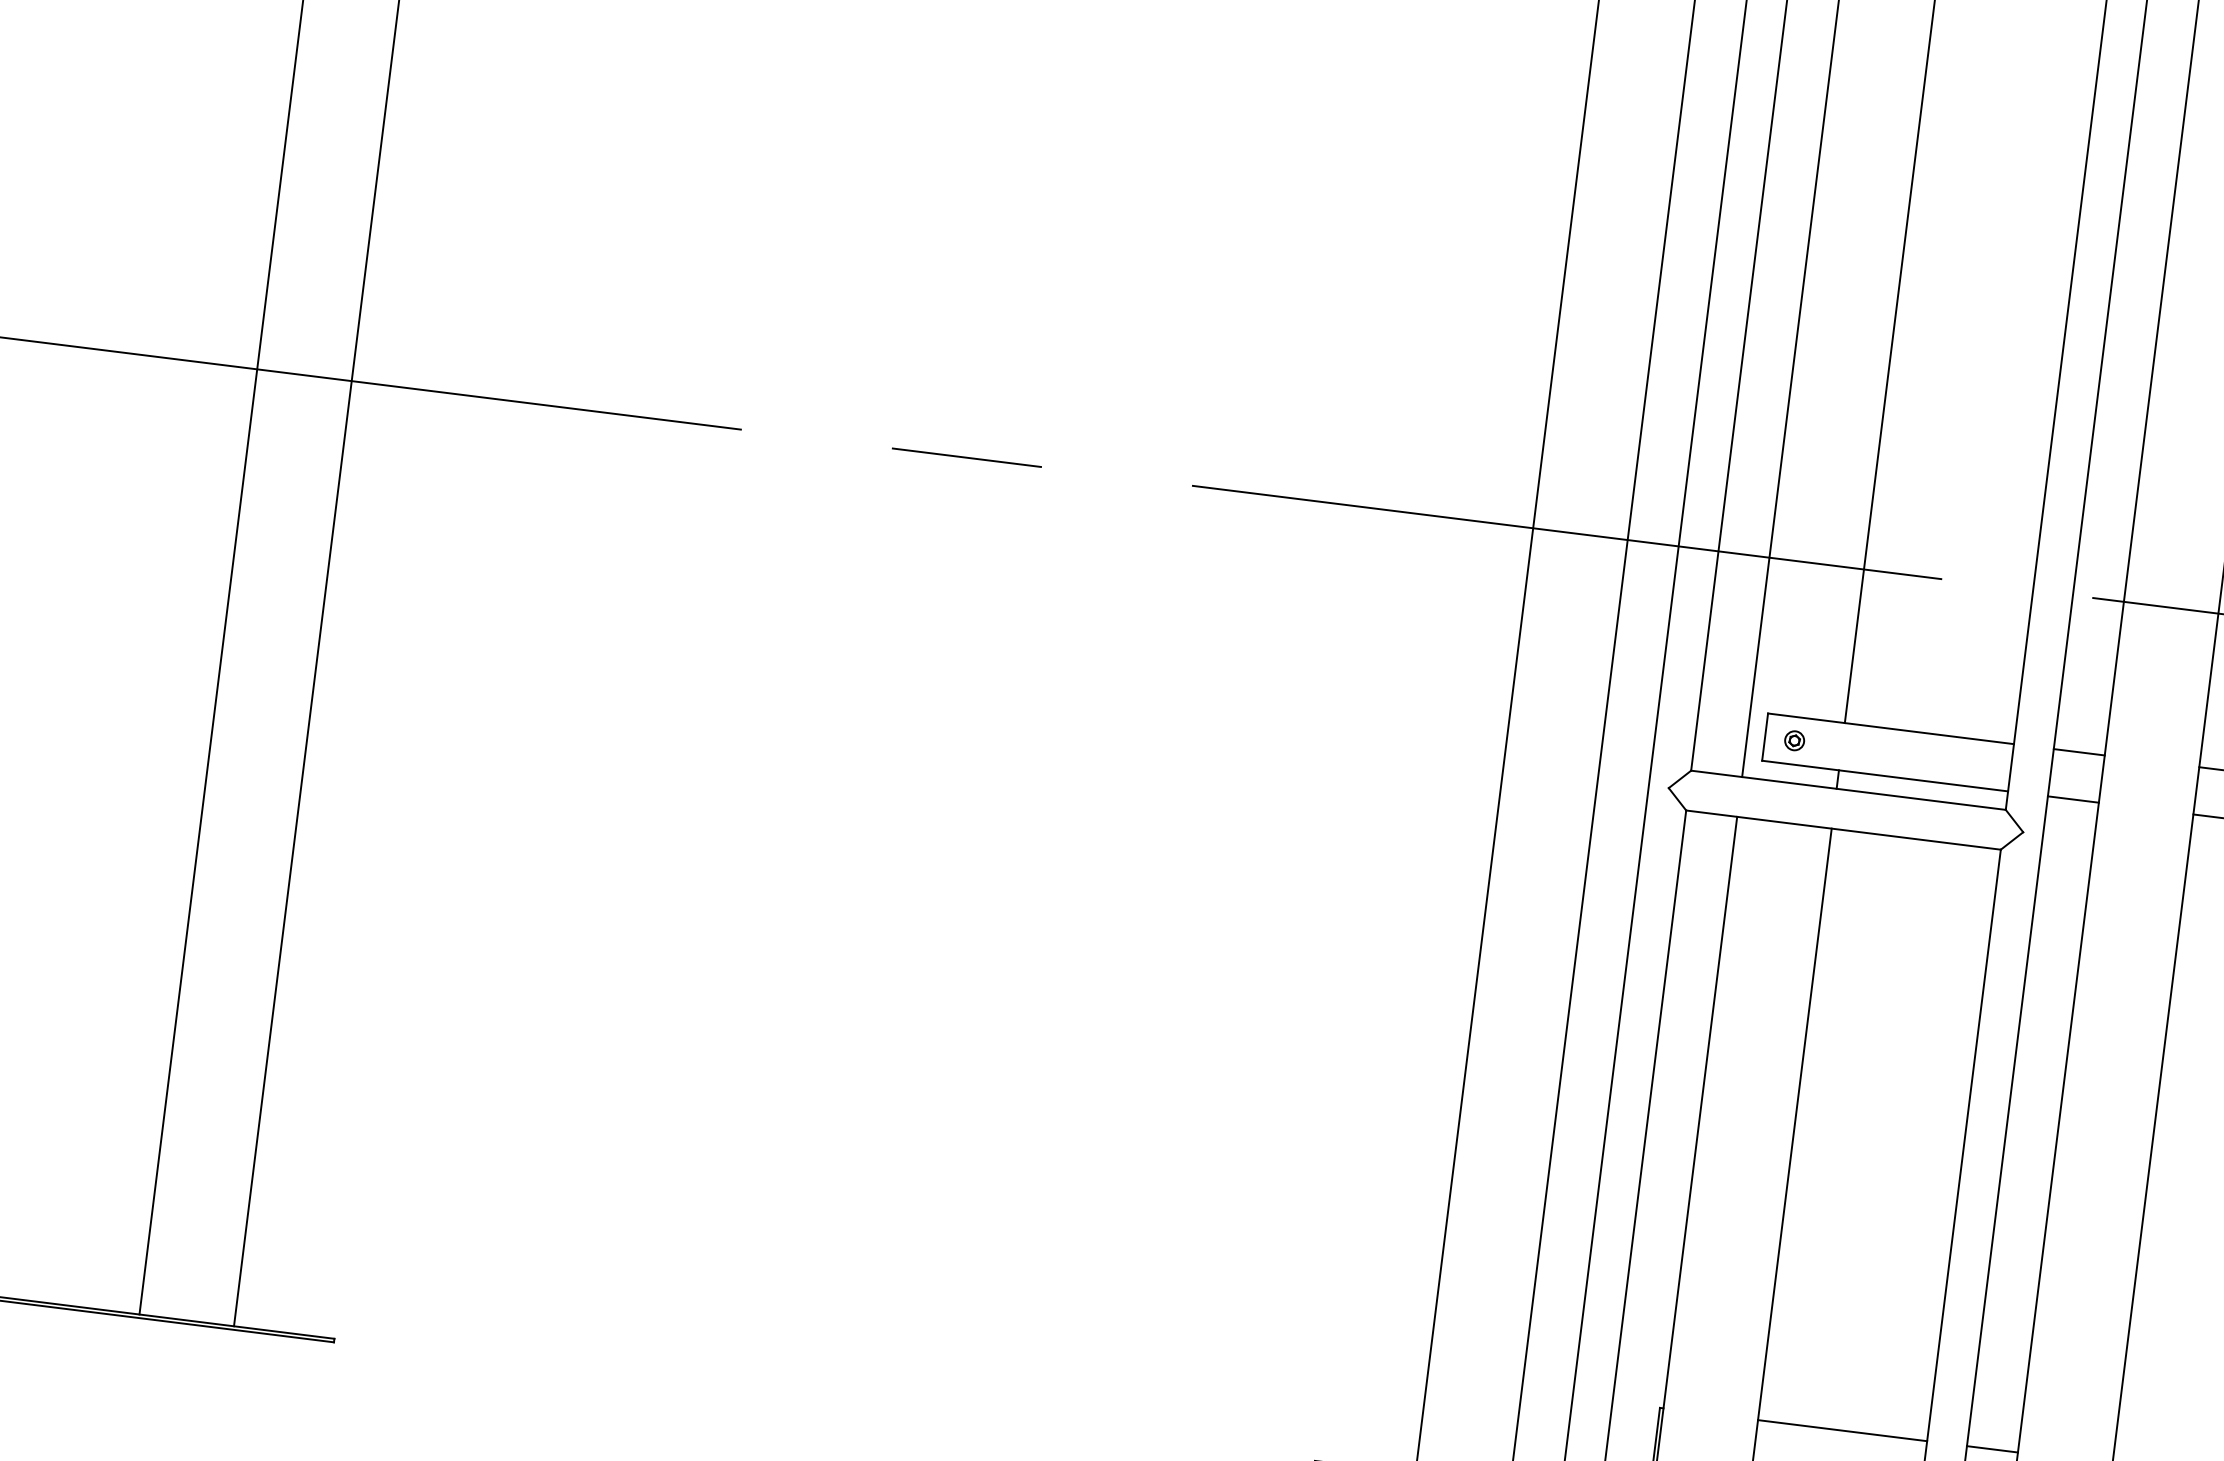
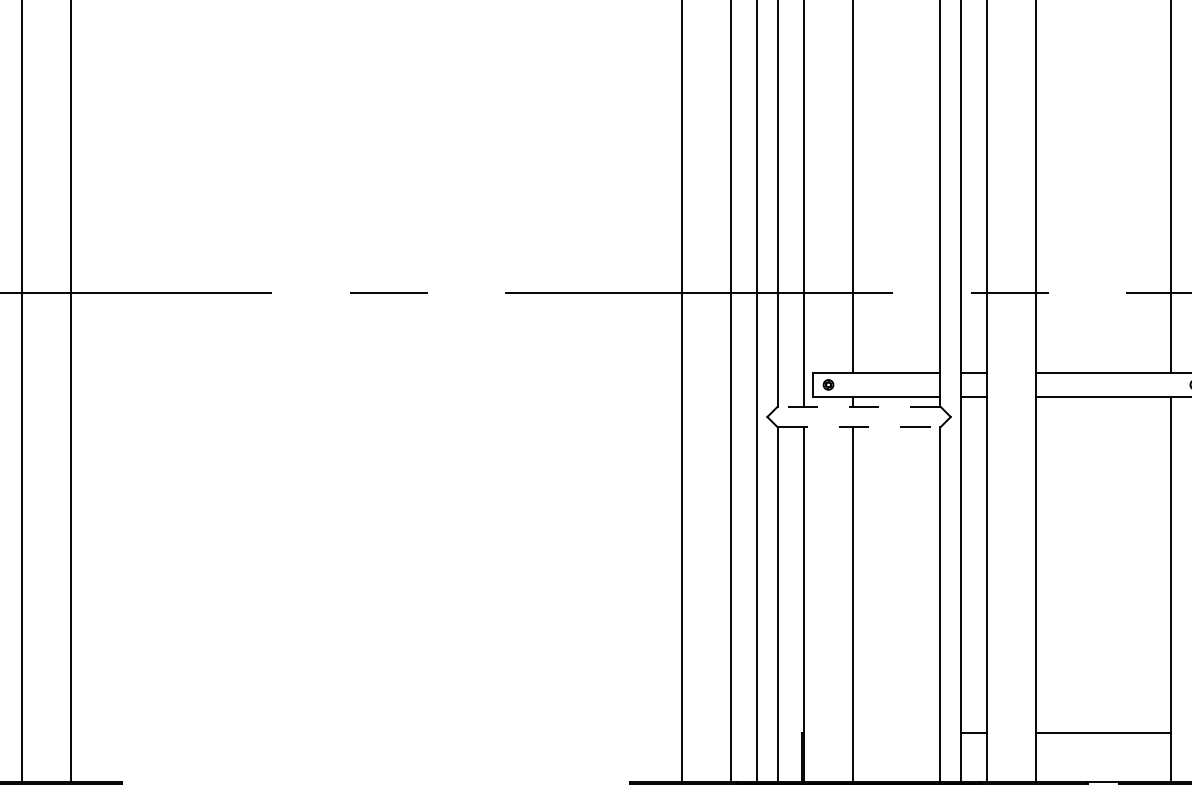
line: (1847, 789) -> (858, 406), solid -> dashed
line: (1844, 830) -> (859, 427), solid -> dashed
line: (1842, 1430) -> (896, 733), removed

